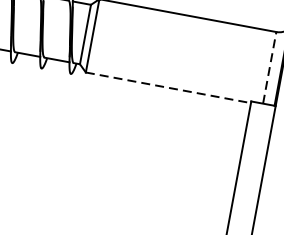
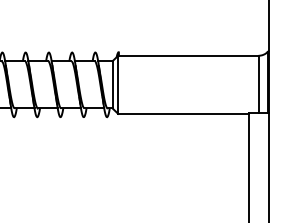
line: (269, 66) -> (258, 83), dashed -> solid
line: (168, 87) -> (183, 113), dashed -> solid

